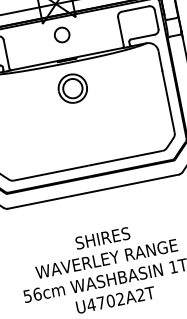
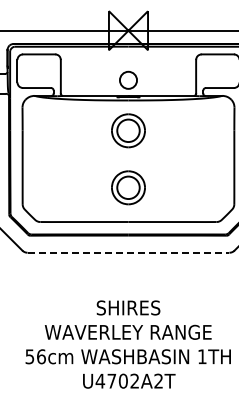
circle: (62, 34) -> (128, 79), moved
part: (82, 136) -> (128, 187), added
line: (93, 191) -> (128, 252), solid -> dashed

